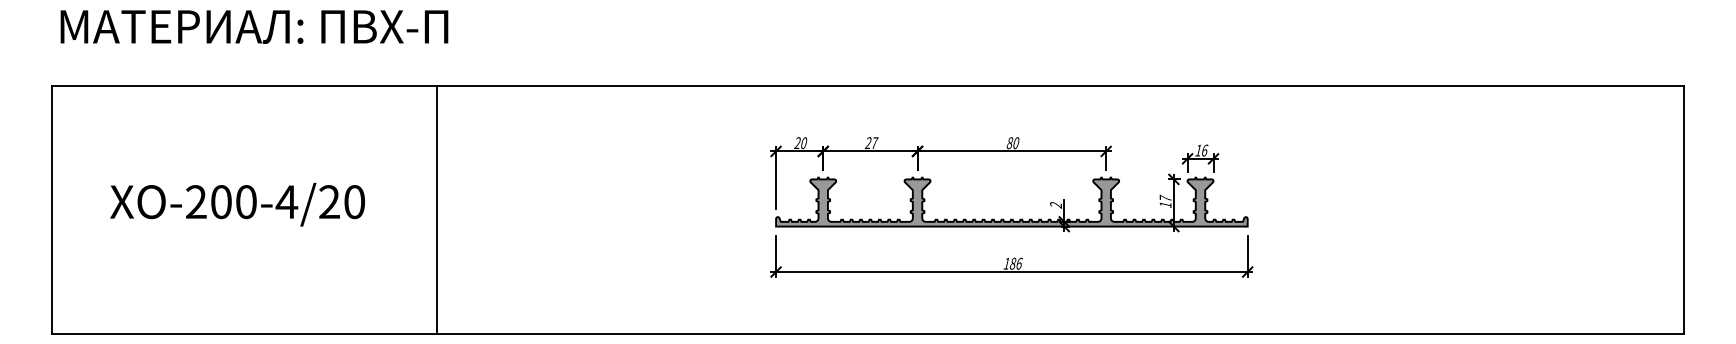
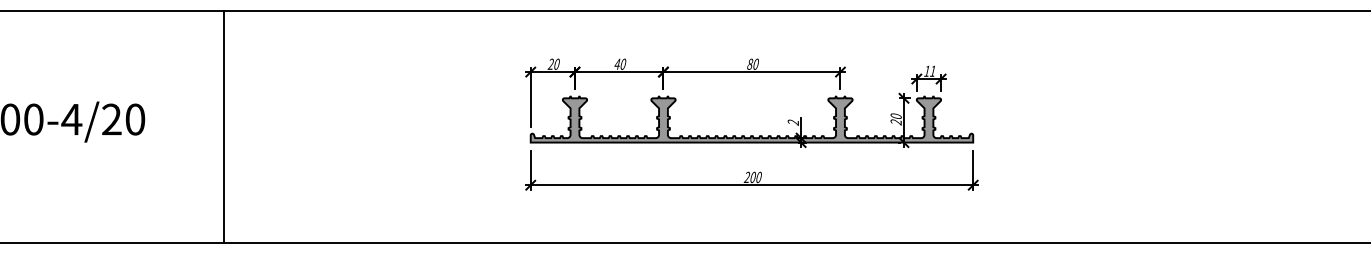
text: (871, 143) -> (620, 64), 27 -> 40
text: (1204, 150) -> (932, 71), 16 -> 11
text: (1165, 201) -> (896, 119), 17 -> 20
line: (436, 209) -> (223, 126), moved
text: (1012, 263) -> (752, 177), 186 -> 200

